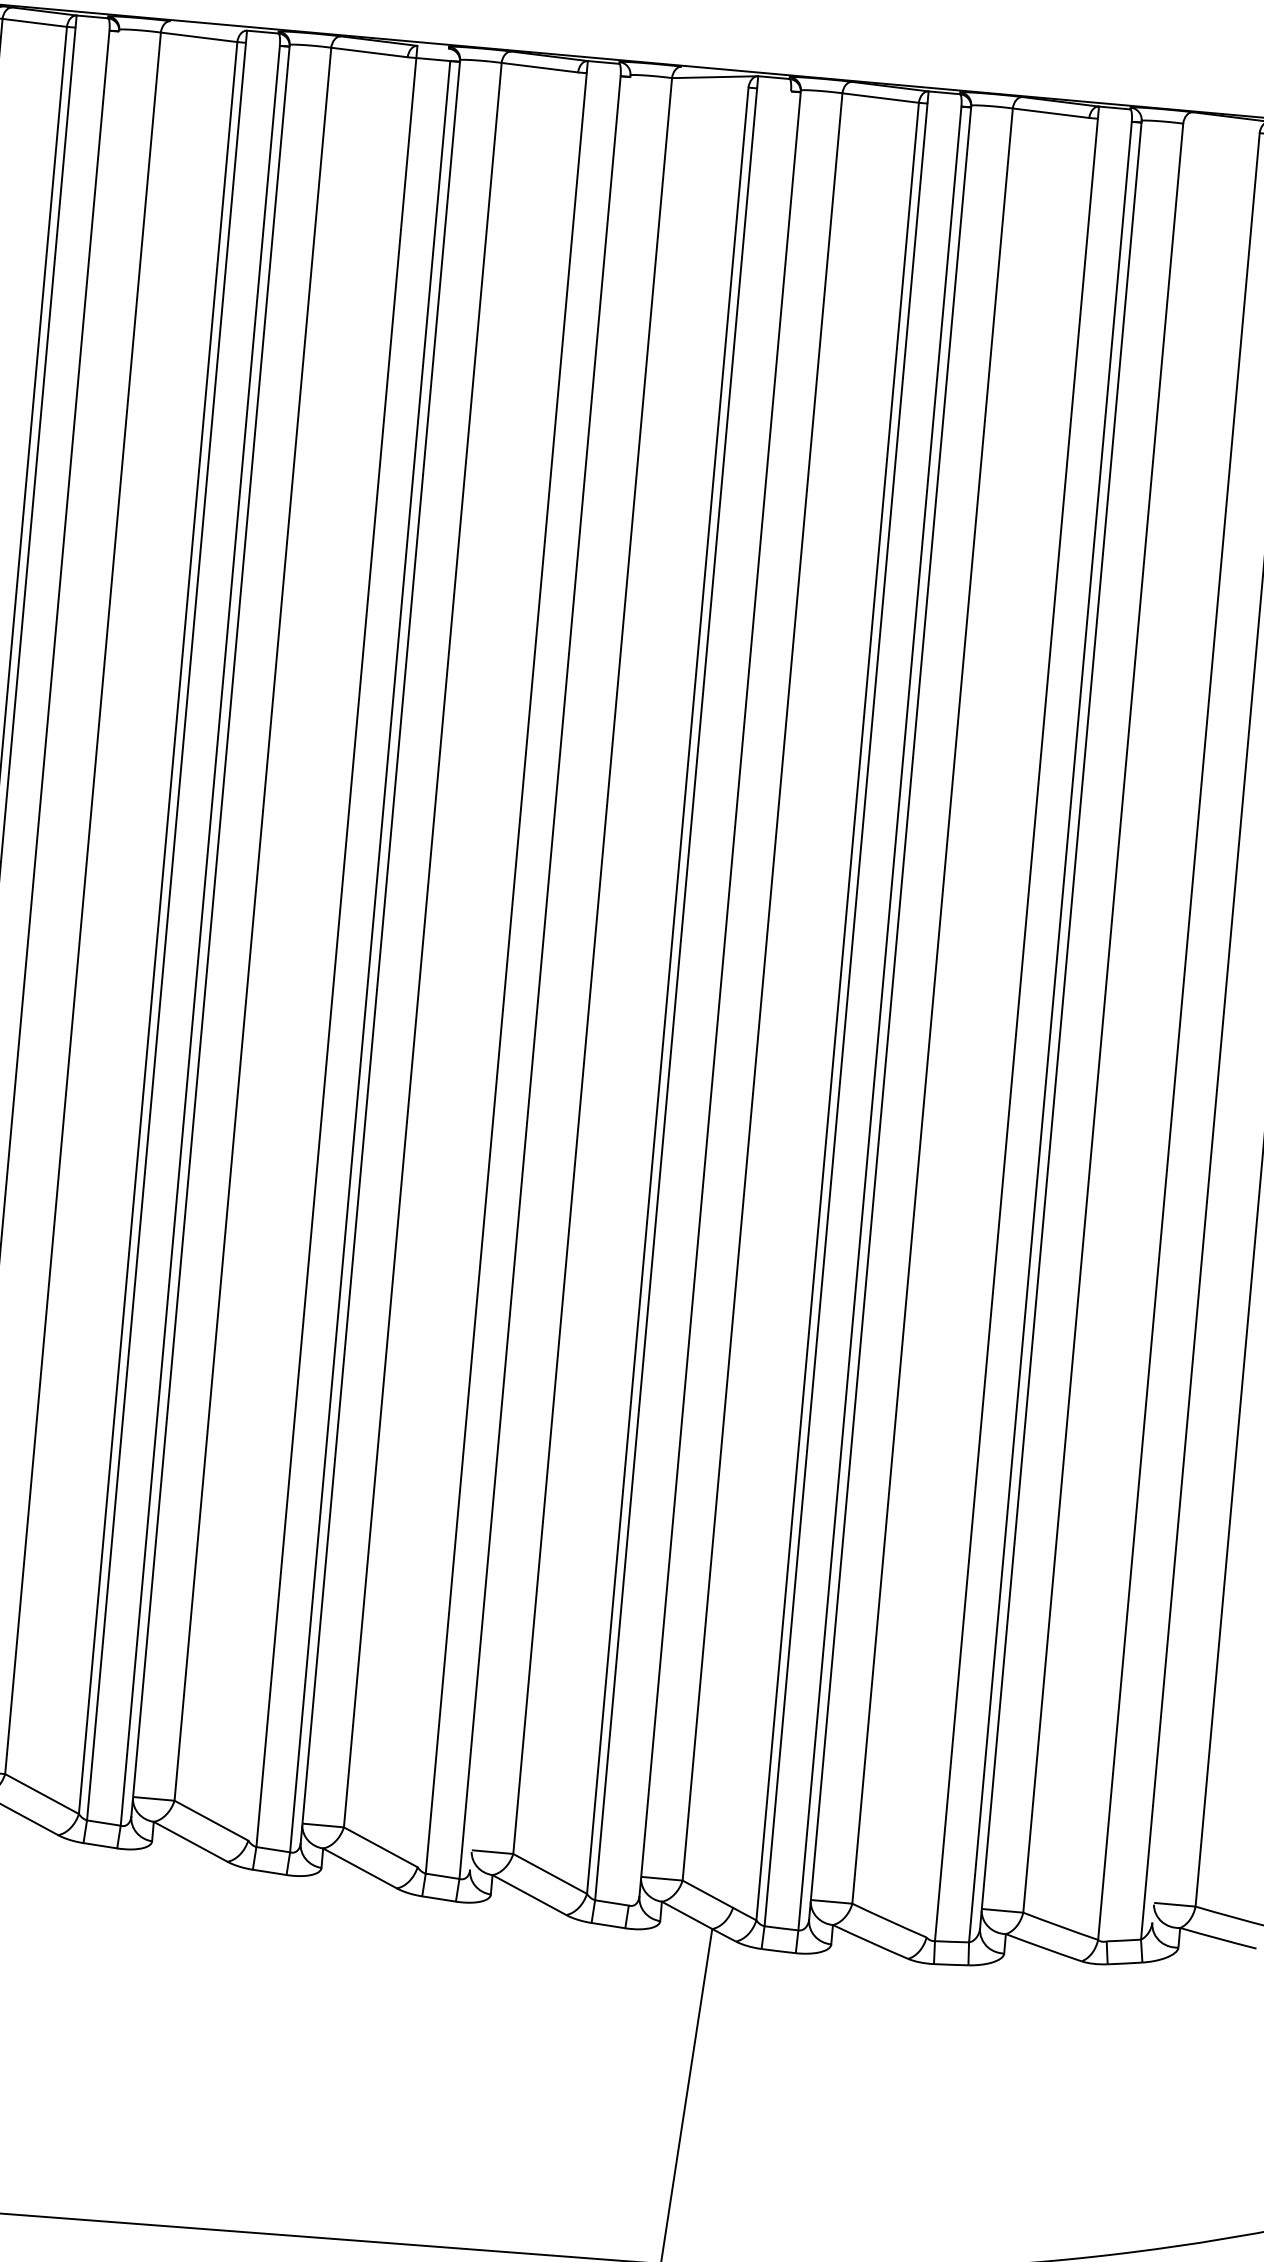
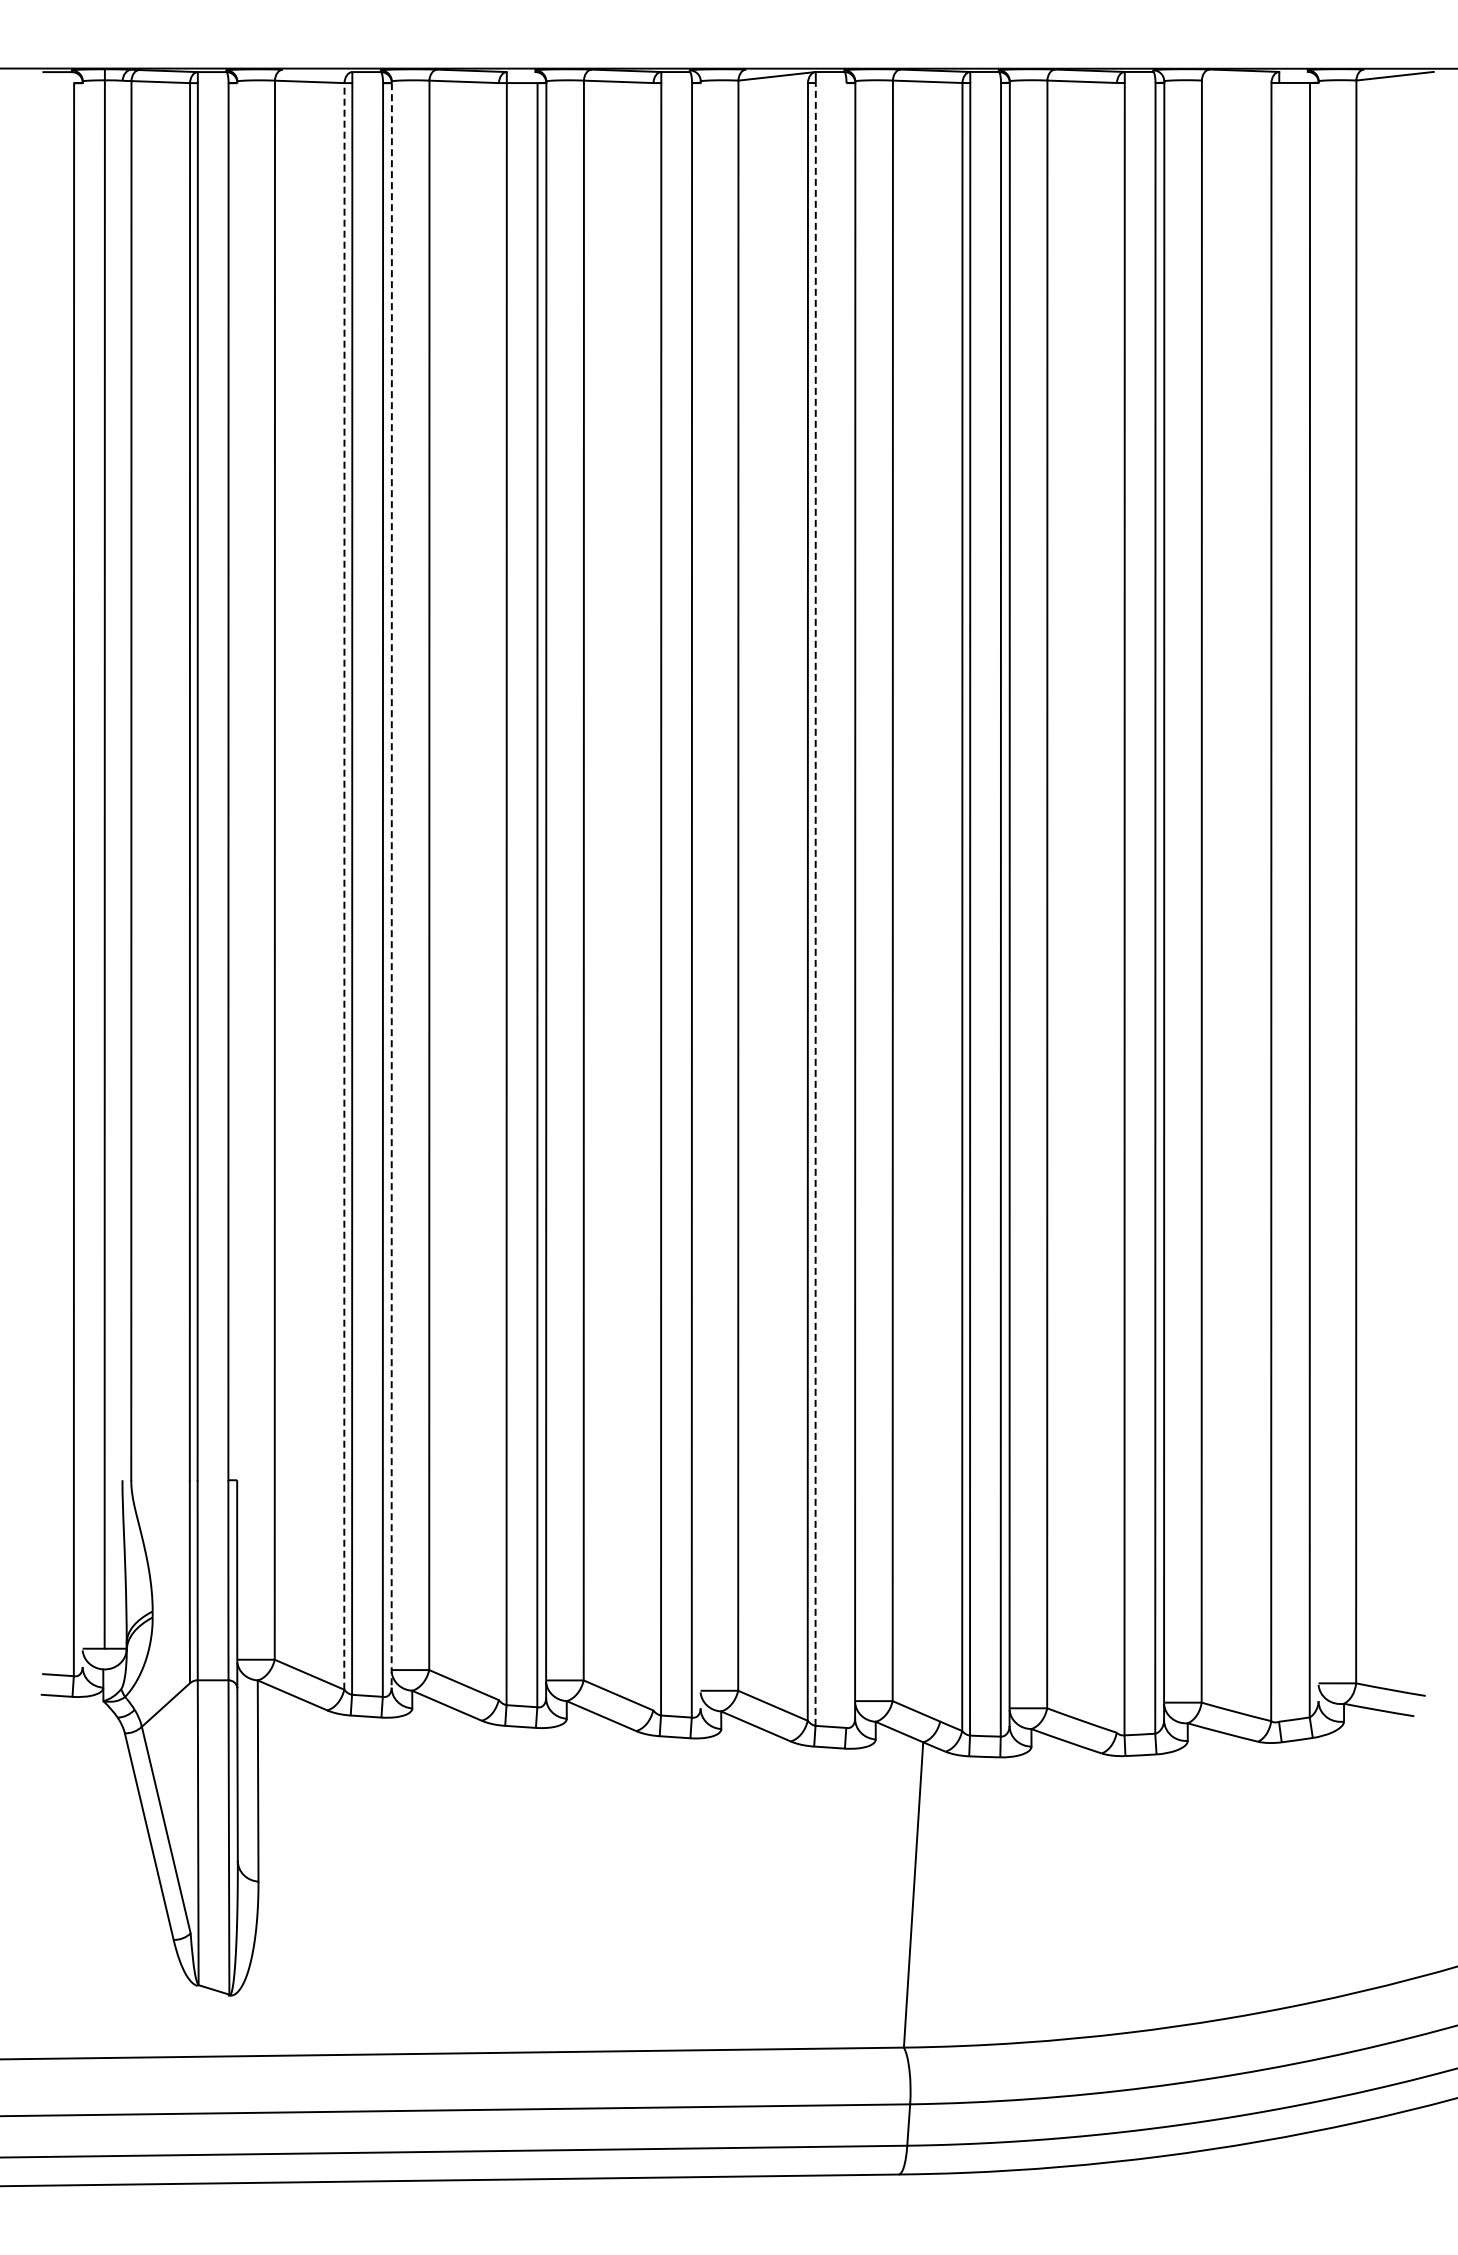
line: (158, 927) -> (344, 885), solid -> dashed
line: (210, 931) -> (391, 885), solid -> dashed
line: (676, 993) -> (815, 903), solid -> dashed

